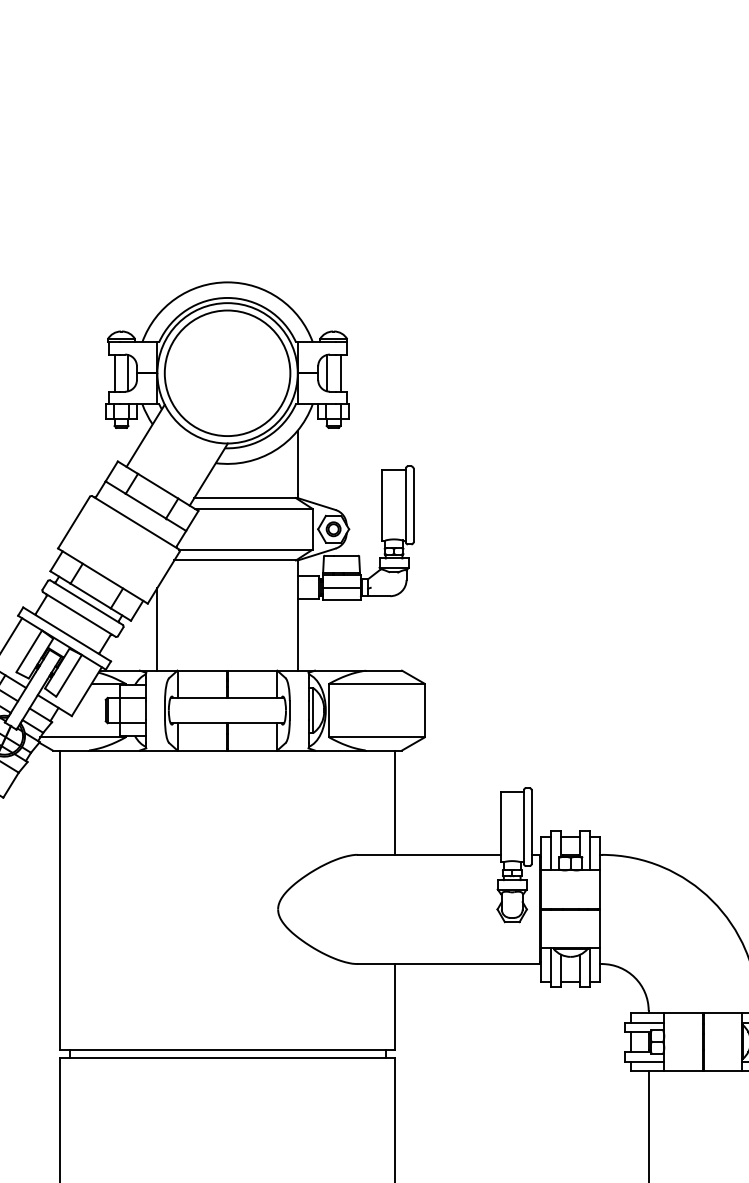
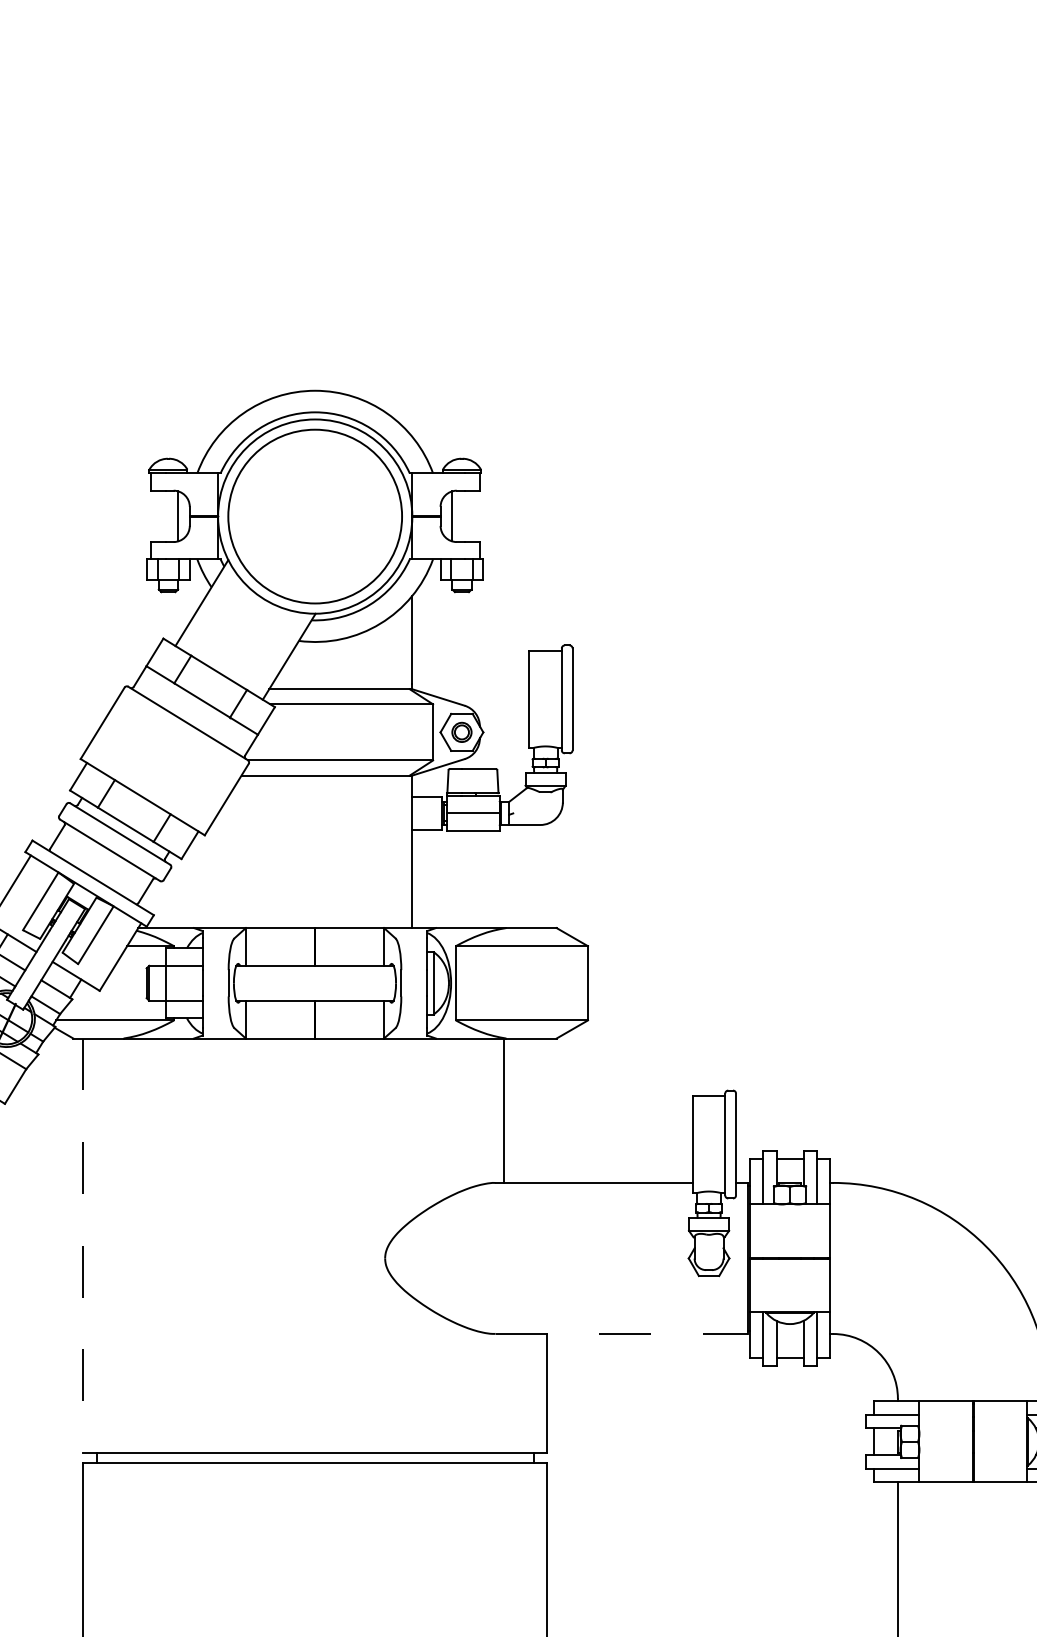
line: (114, 373) -> (158, 516), removed
line: (340, 373) -> (471, 516), removed
line: (157, 629) -> (218, 870), removed
line: (395, 802) -> (504, 1110), moved
line: (60, 900) -> (83, 1246), solid -> dashed
line: (449, 964) -> (622, 1334), solid -> dashed

